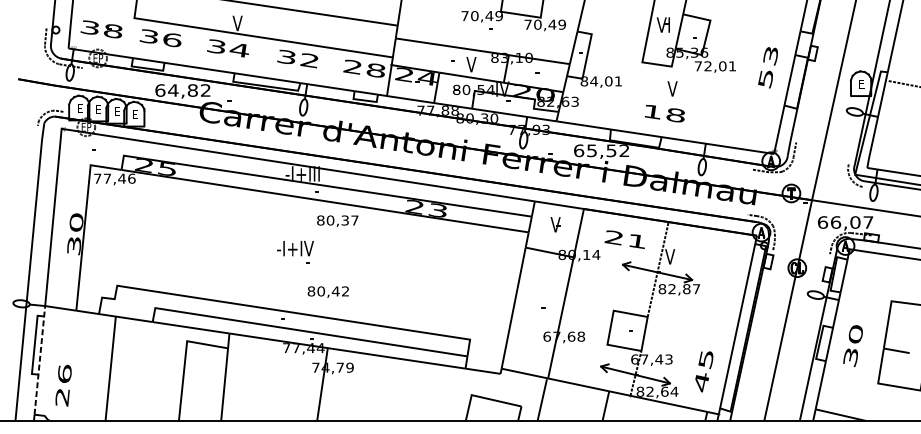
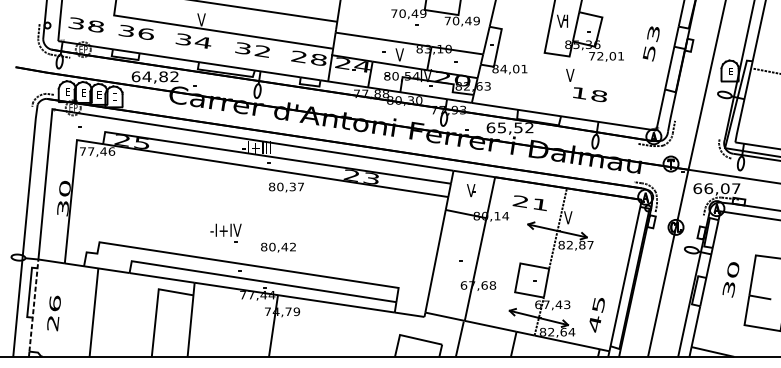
text: (767, 67) -> (650, 43), moved
text: (664, 113) -> (589, 94), moved
part: (295, 252) -> (226, 233), moved
text: (852, 345) -> (730, 279), moved
text: (63, 385) -> (53, 313), moved

